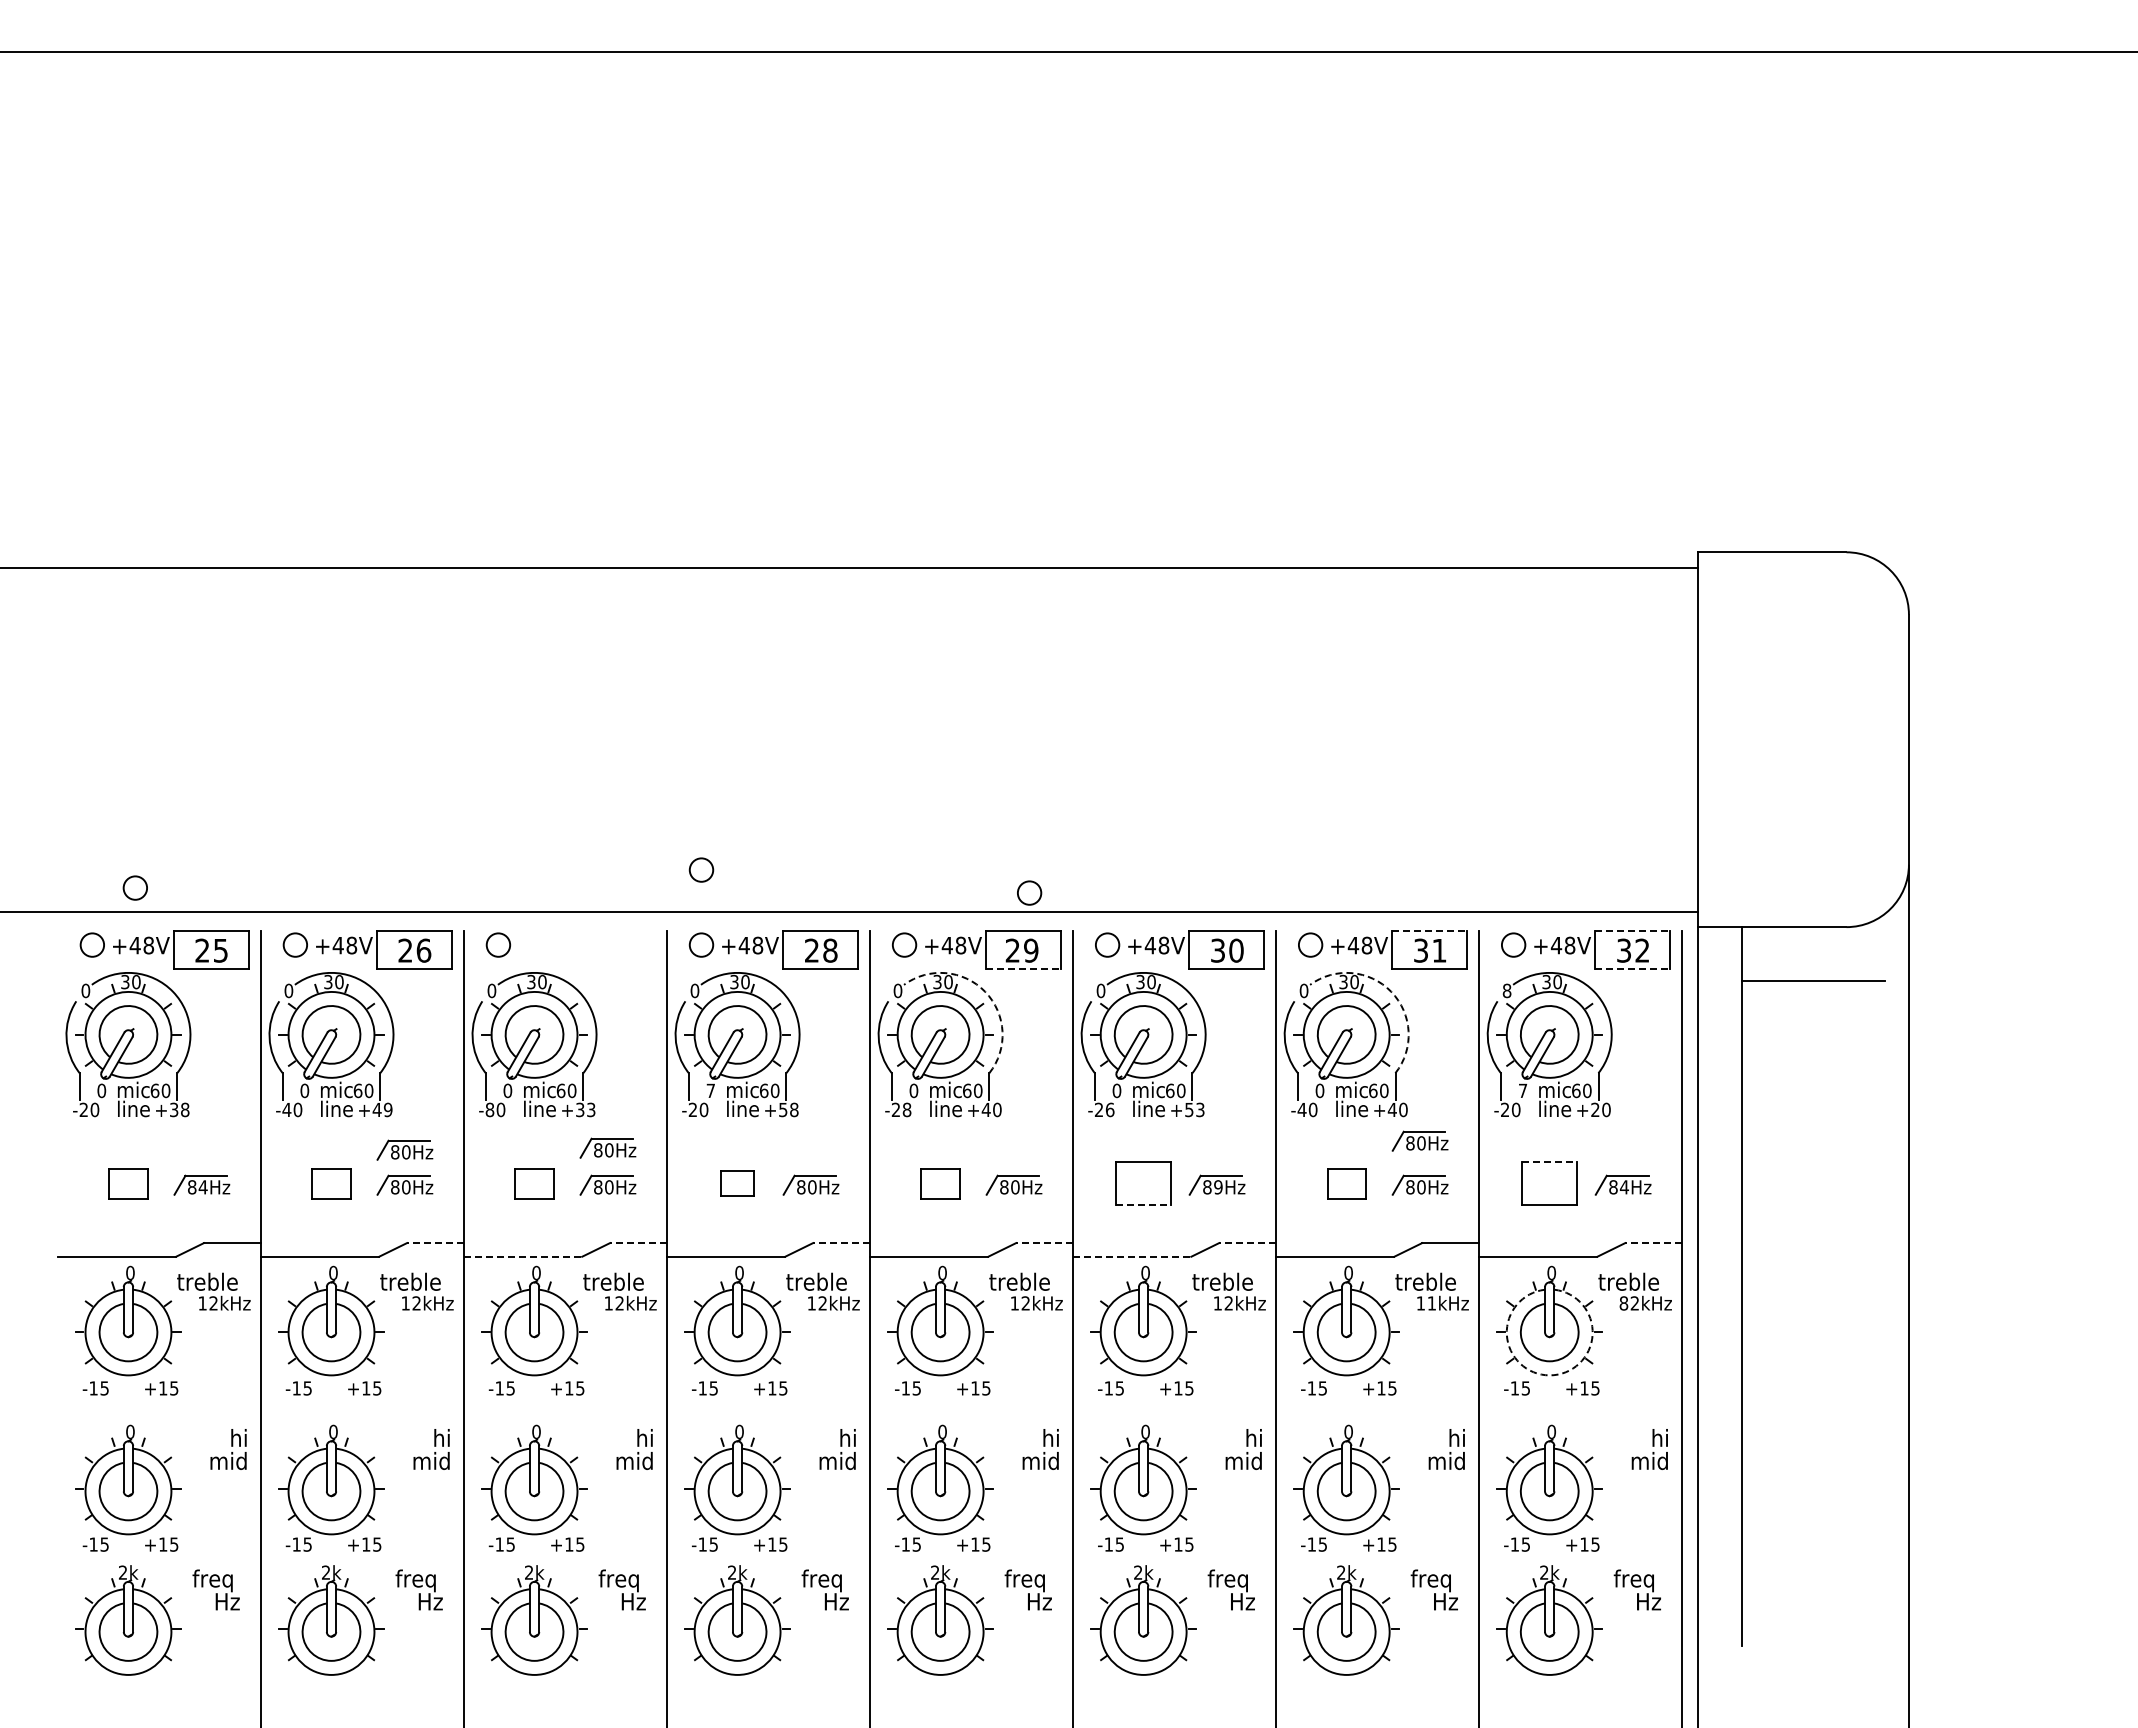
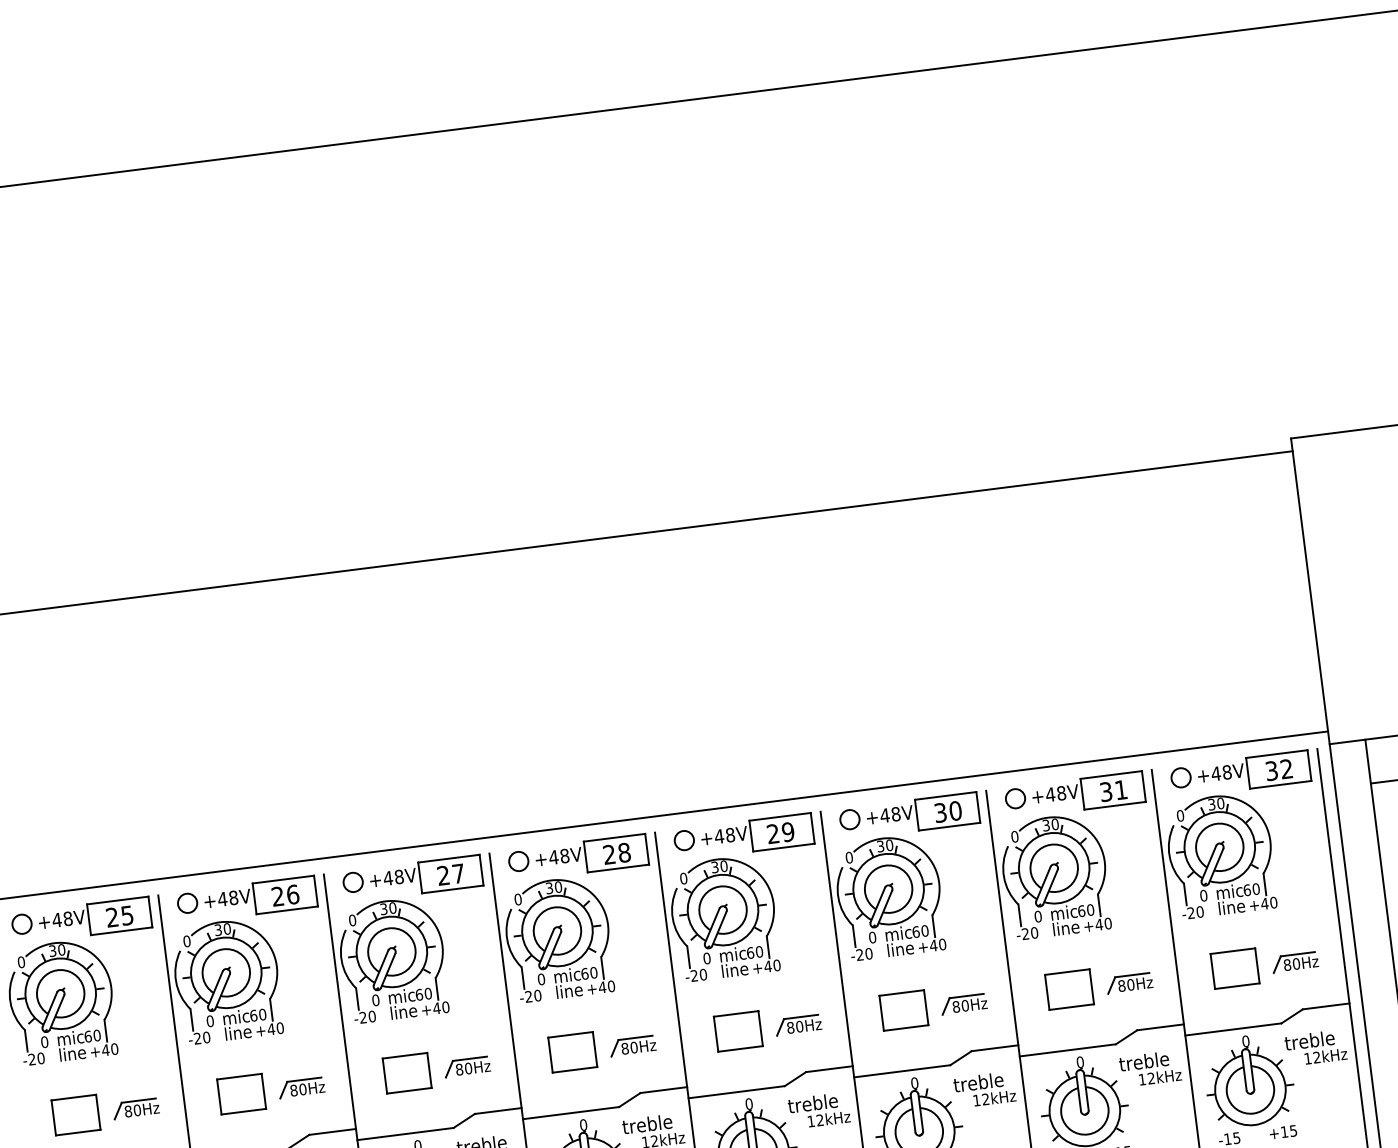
circle: (701, 869) -> (511, 799), removed
circle: (134, 887) -> (50, 872), removed
circle: (1029, 892) -> (780, 784), removed
line: (1429, 931) -> (1111, 775), dashed -> solid
line: (1632, 931) -> (1276, 754), dashed -> solid
part: (587, 949) -> (426, 876), added
line: (1023, 968) -> (783, 847), dashed -> solid
line: (1632, 968) -> (1280, 784), dashed -> solid
text: (1506, 990) -> (1179, 815), 8 -> 0
arc: (985, 991) -> (755, 870), dashed -> solid
arc: (1391, 991) -> (1086, 828), dashed -> solid
text: (710, 1090) -> (541, 979), 7 -> 0
text: (1522, 1090) -> (1203, 895), 7 -> 0
text: (179, 1109) -> (110, 1049), +38 -> +40
text: (286, 1109) -> (197, 1038), -40 -> -20
text: (489, 1109) -> (362, 1017), -80 -> -20
text: (585, 1109) -> (441, 1007), +33 -> +40
text: (906, 1109) -> (702, 974), -28 -> -20
text: (1110, 1109) -> (869, 953), -26 -> -20
text: (1194, 1109) -> (937, 944), +53 -> +40
text: (1301, 1109) -> (1025, 933), -40 -> -20
text: (1594, 1109) -> (1263, 903), +20 -> +40
text: (387, 1110) -> (279, 1028), +49 -> +40
text: (788, 1110) -> (606, 987), +58 -> +40
part: (1419, 1140) -> (1124, 946), removed
part: (607, 1147) -> (462, 1036), removed
part: (404, 1149) -> (297, 1058), removed
line: (1550, 1162) -> (1233, 951), dashed -> solid
part: (128, 1183) -> (76, 1114), size x1.43
part: (331, 1183) -> (241, 1094), size x1.43
part: (534, 1183) -> (407, 1073), size x1.43
part: (737, 1183) -> (572, 1052), size x1.67
part: (940, 1183) -> (738, 1031), size x1.43
part: (1346, 1183) -> (1069, 989), size x1.43
text: (202, 1187) -> (136, 1110), 84Hz -> 80Hz
text: (1218, 1187) -> (965, 1005), 89Hz -> 80Hz
text: (1624, 1187) -> (1296, 964), 84Hz -> 80Hz
line: (1144, 1205) -> (906, 1028), dashed -> solid
line: (435, 1243) -> (332, 1132), dashed -> solid
line: (638, 1243) -> (498, 1111), dashed -> solid
line: (841, 1243) -> (663, 1090), dashed -> solid
line: (1044, 1243) -> (829, 1069), dashed -> solid
line: (1247, 1243) -> (994, 1048), dashed -> solid
line: (1653, 1243) -> (1325, 1006), dashed -> solid
line: (523, 1256) -> (405, 1133), dashed -> solid
line: (1132, 1256) -> (902, 1071), dashed -> solid
text: (1431, 1303) -> (1151, 1078), 11kHz -> 12kHz
text: (1623, 1303) -> (1307, 1058), 82kHz -> 12kHz
arc: (1549, 1375) -> (1254, 1125), dashed -> solid

